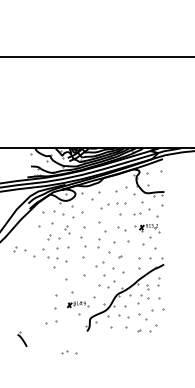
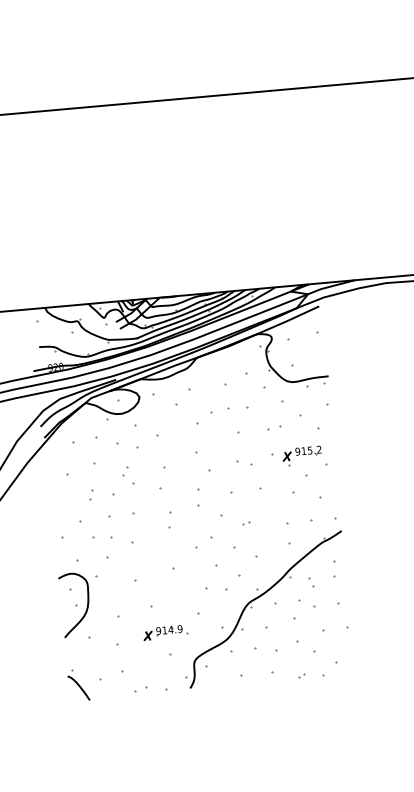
part: (19, 249) -> (30, 526), removed
part: (84, 252) -> (169, 520), size x0.62
part: (39, 285) -> (79, 599), added
part: (22, 338) -> (78, 683), moved
part: (69, 352) -> (152, 689), moved

